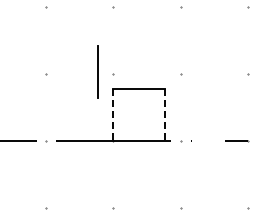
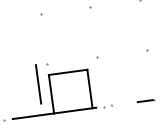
line: (97, 71) -> (38, 84), moved
line: (113, 115) -> (51, 94), dashed -> solid
line: (165, 115) -> (90, 89), dashed -> solid

